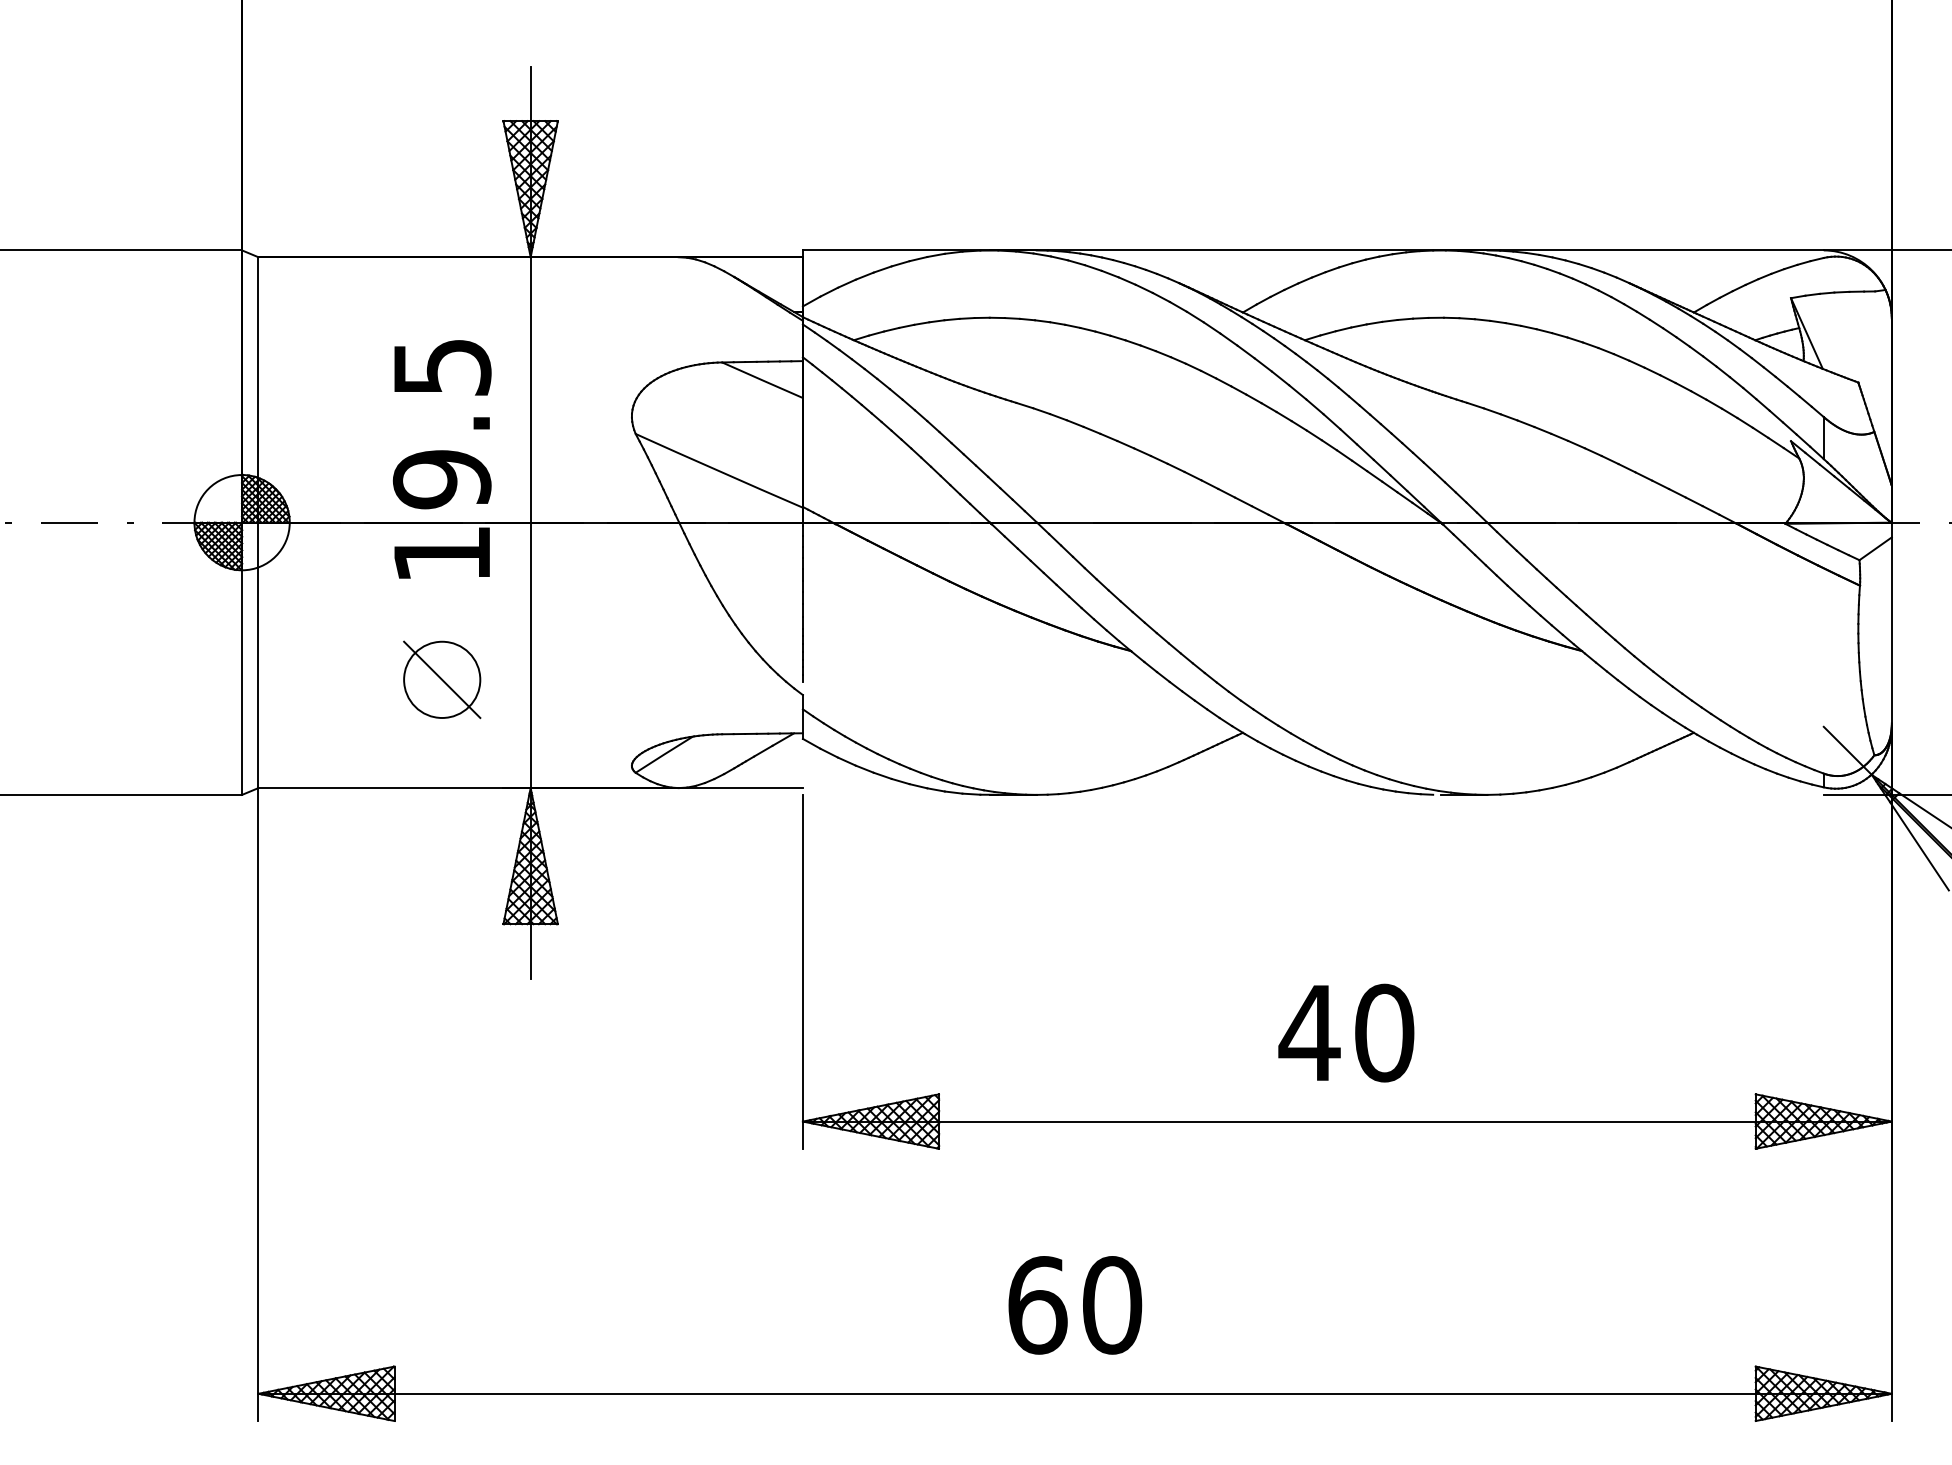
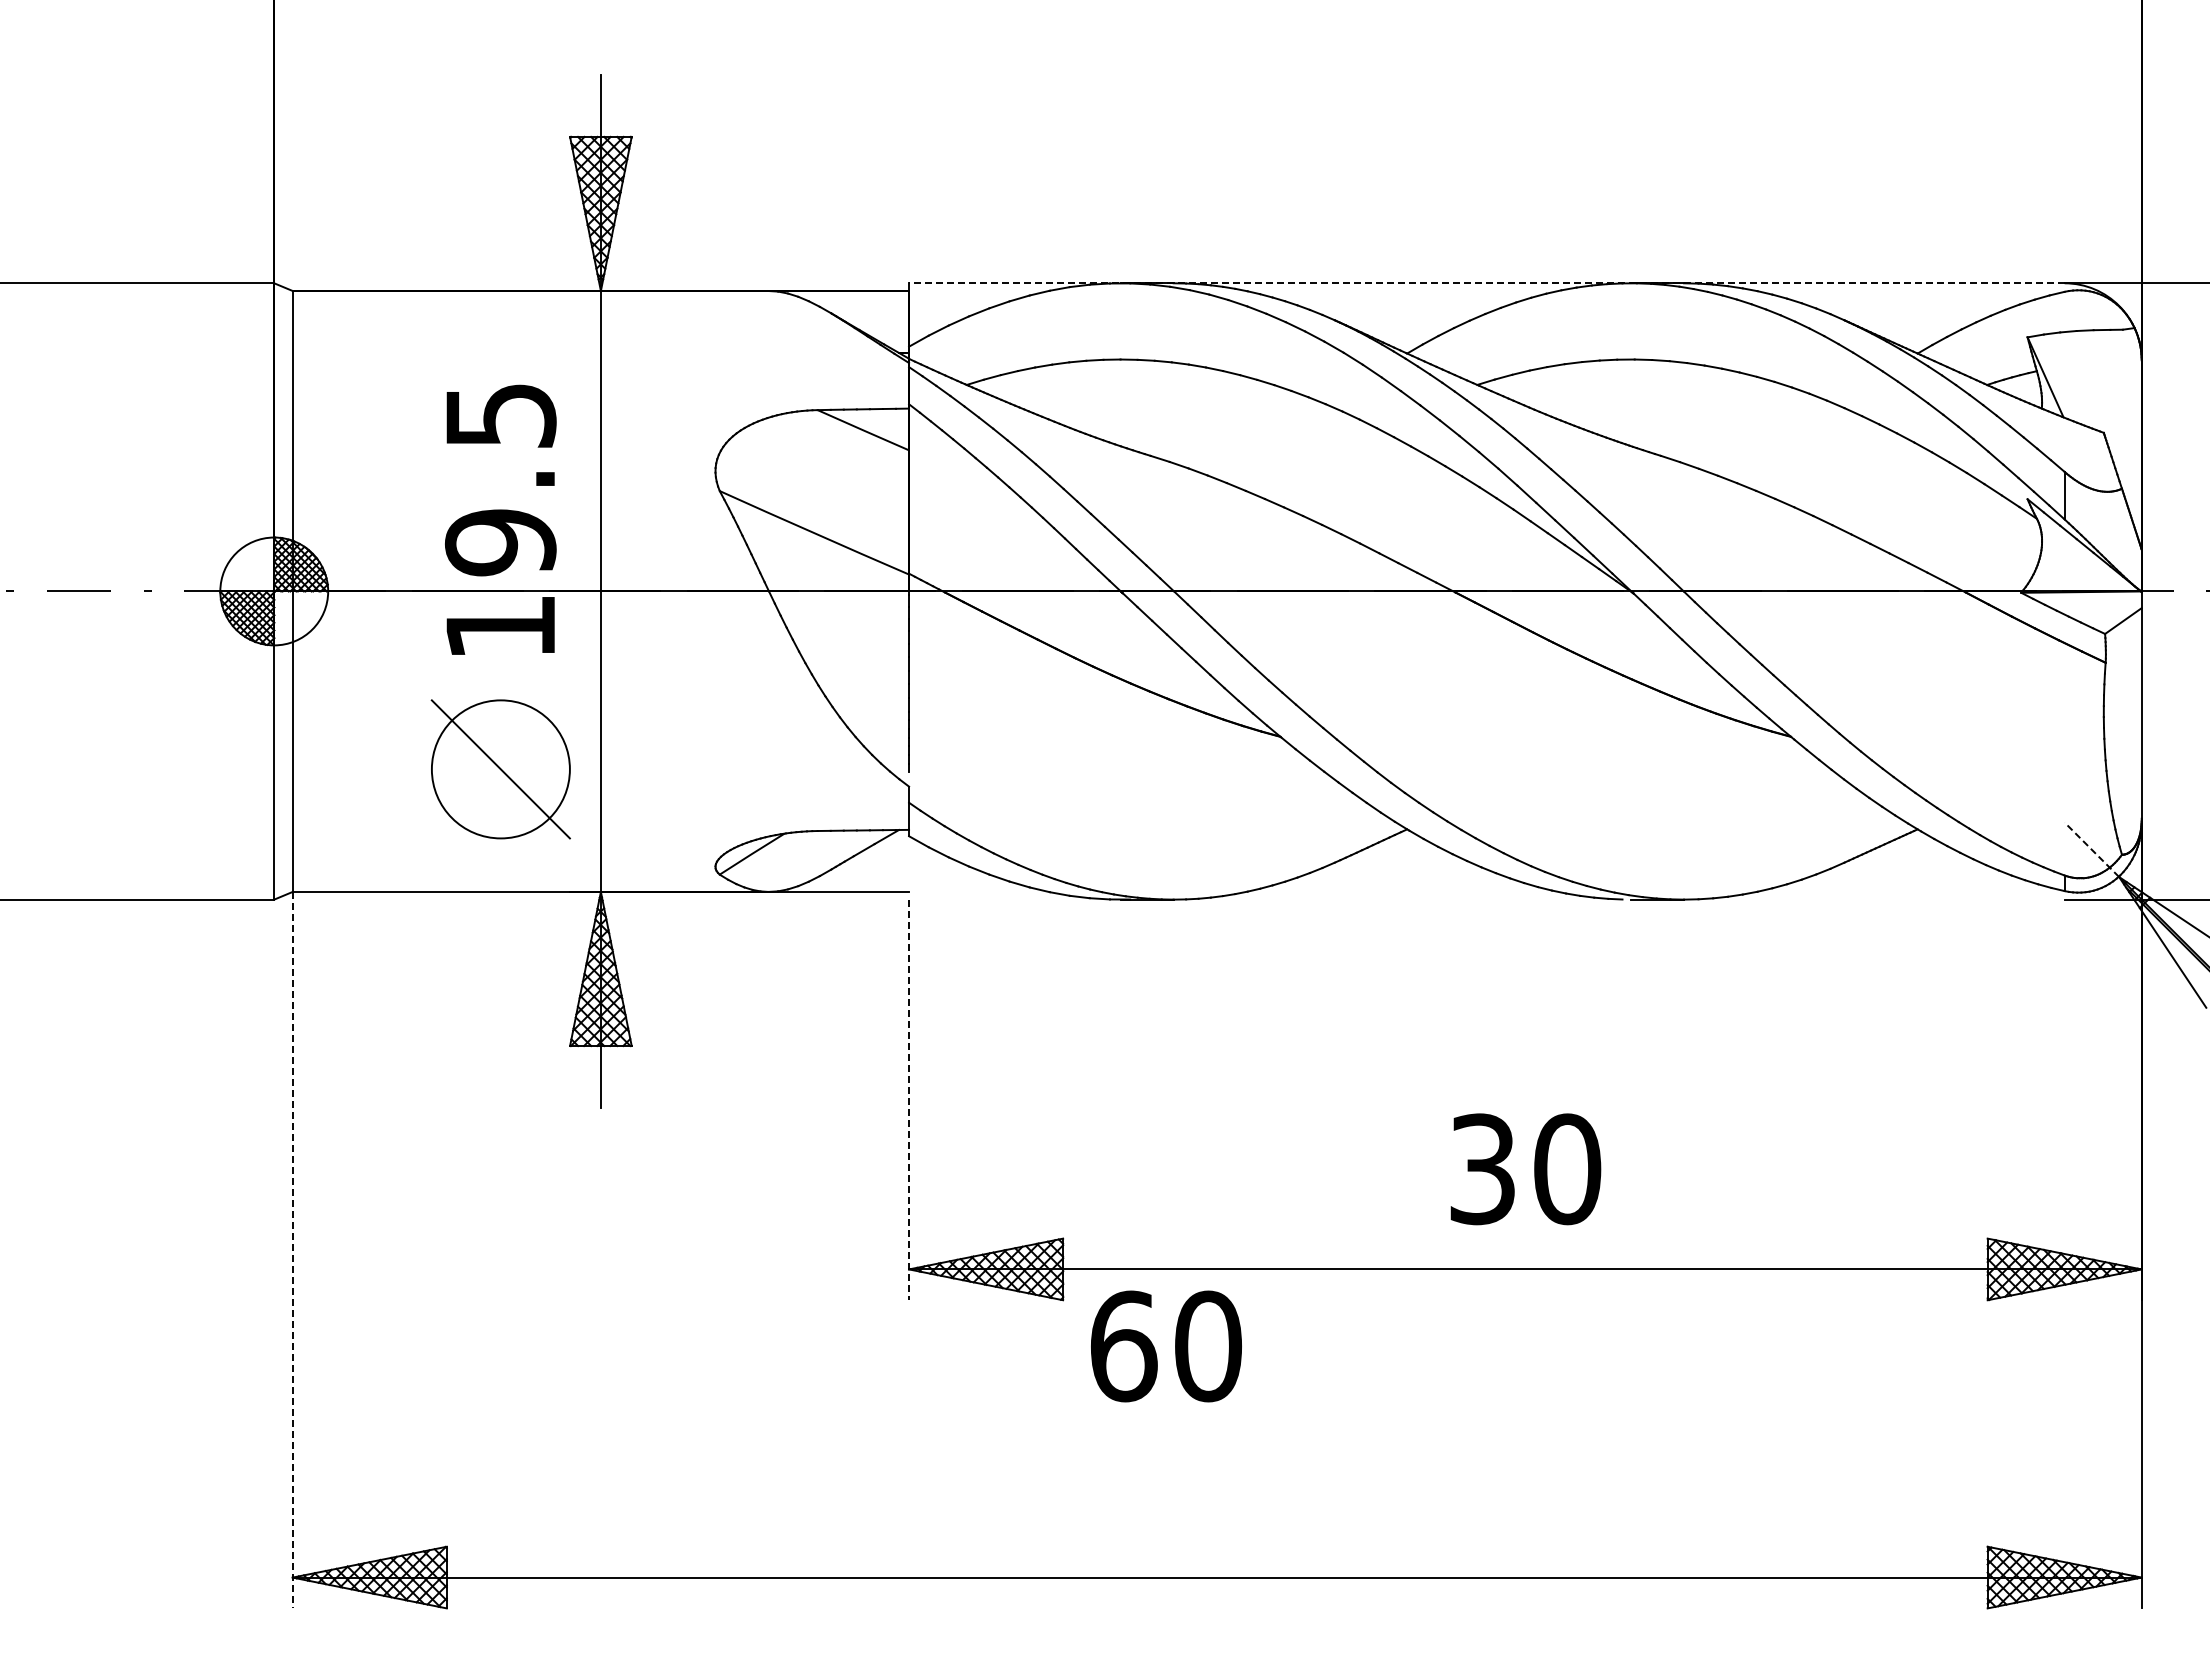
line: (1313, 250) -> (1486, 283), solid -> dashed
part: (441, 679) -> (500, 769), size x1.6
line: (1847, 750) -> (2091, 849), solid -> dashed
line: (803, 972) -> (909, 1100), solid -> dashed
text: (1309, 1033) -> (1482, 1169), 40 -> 30
line: (258, 1104) -> (292, 1250), solid -> dashed
text: (1075, 1305) -> (1166, 1346), moved

